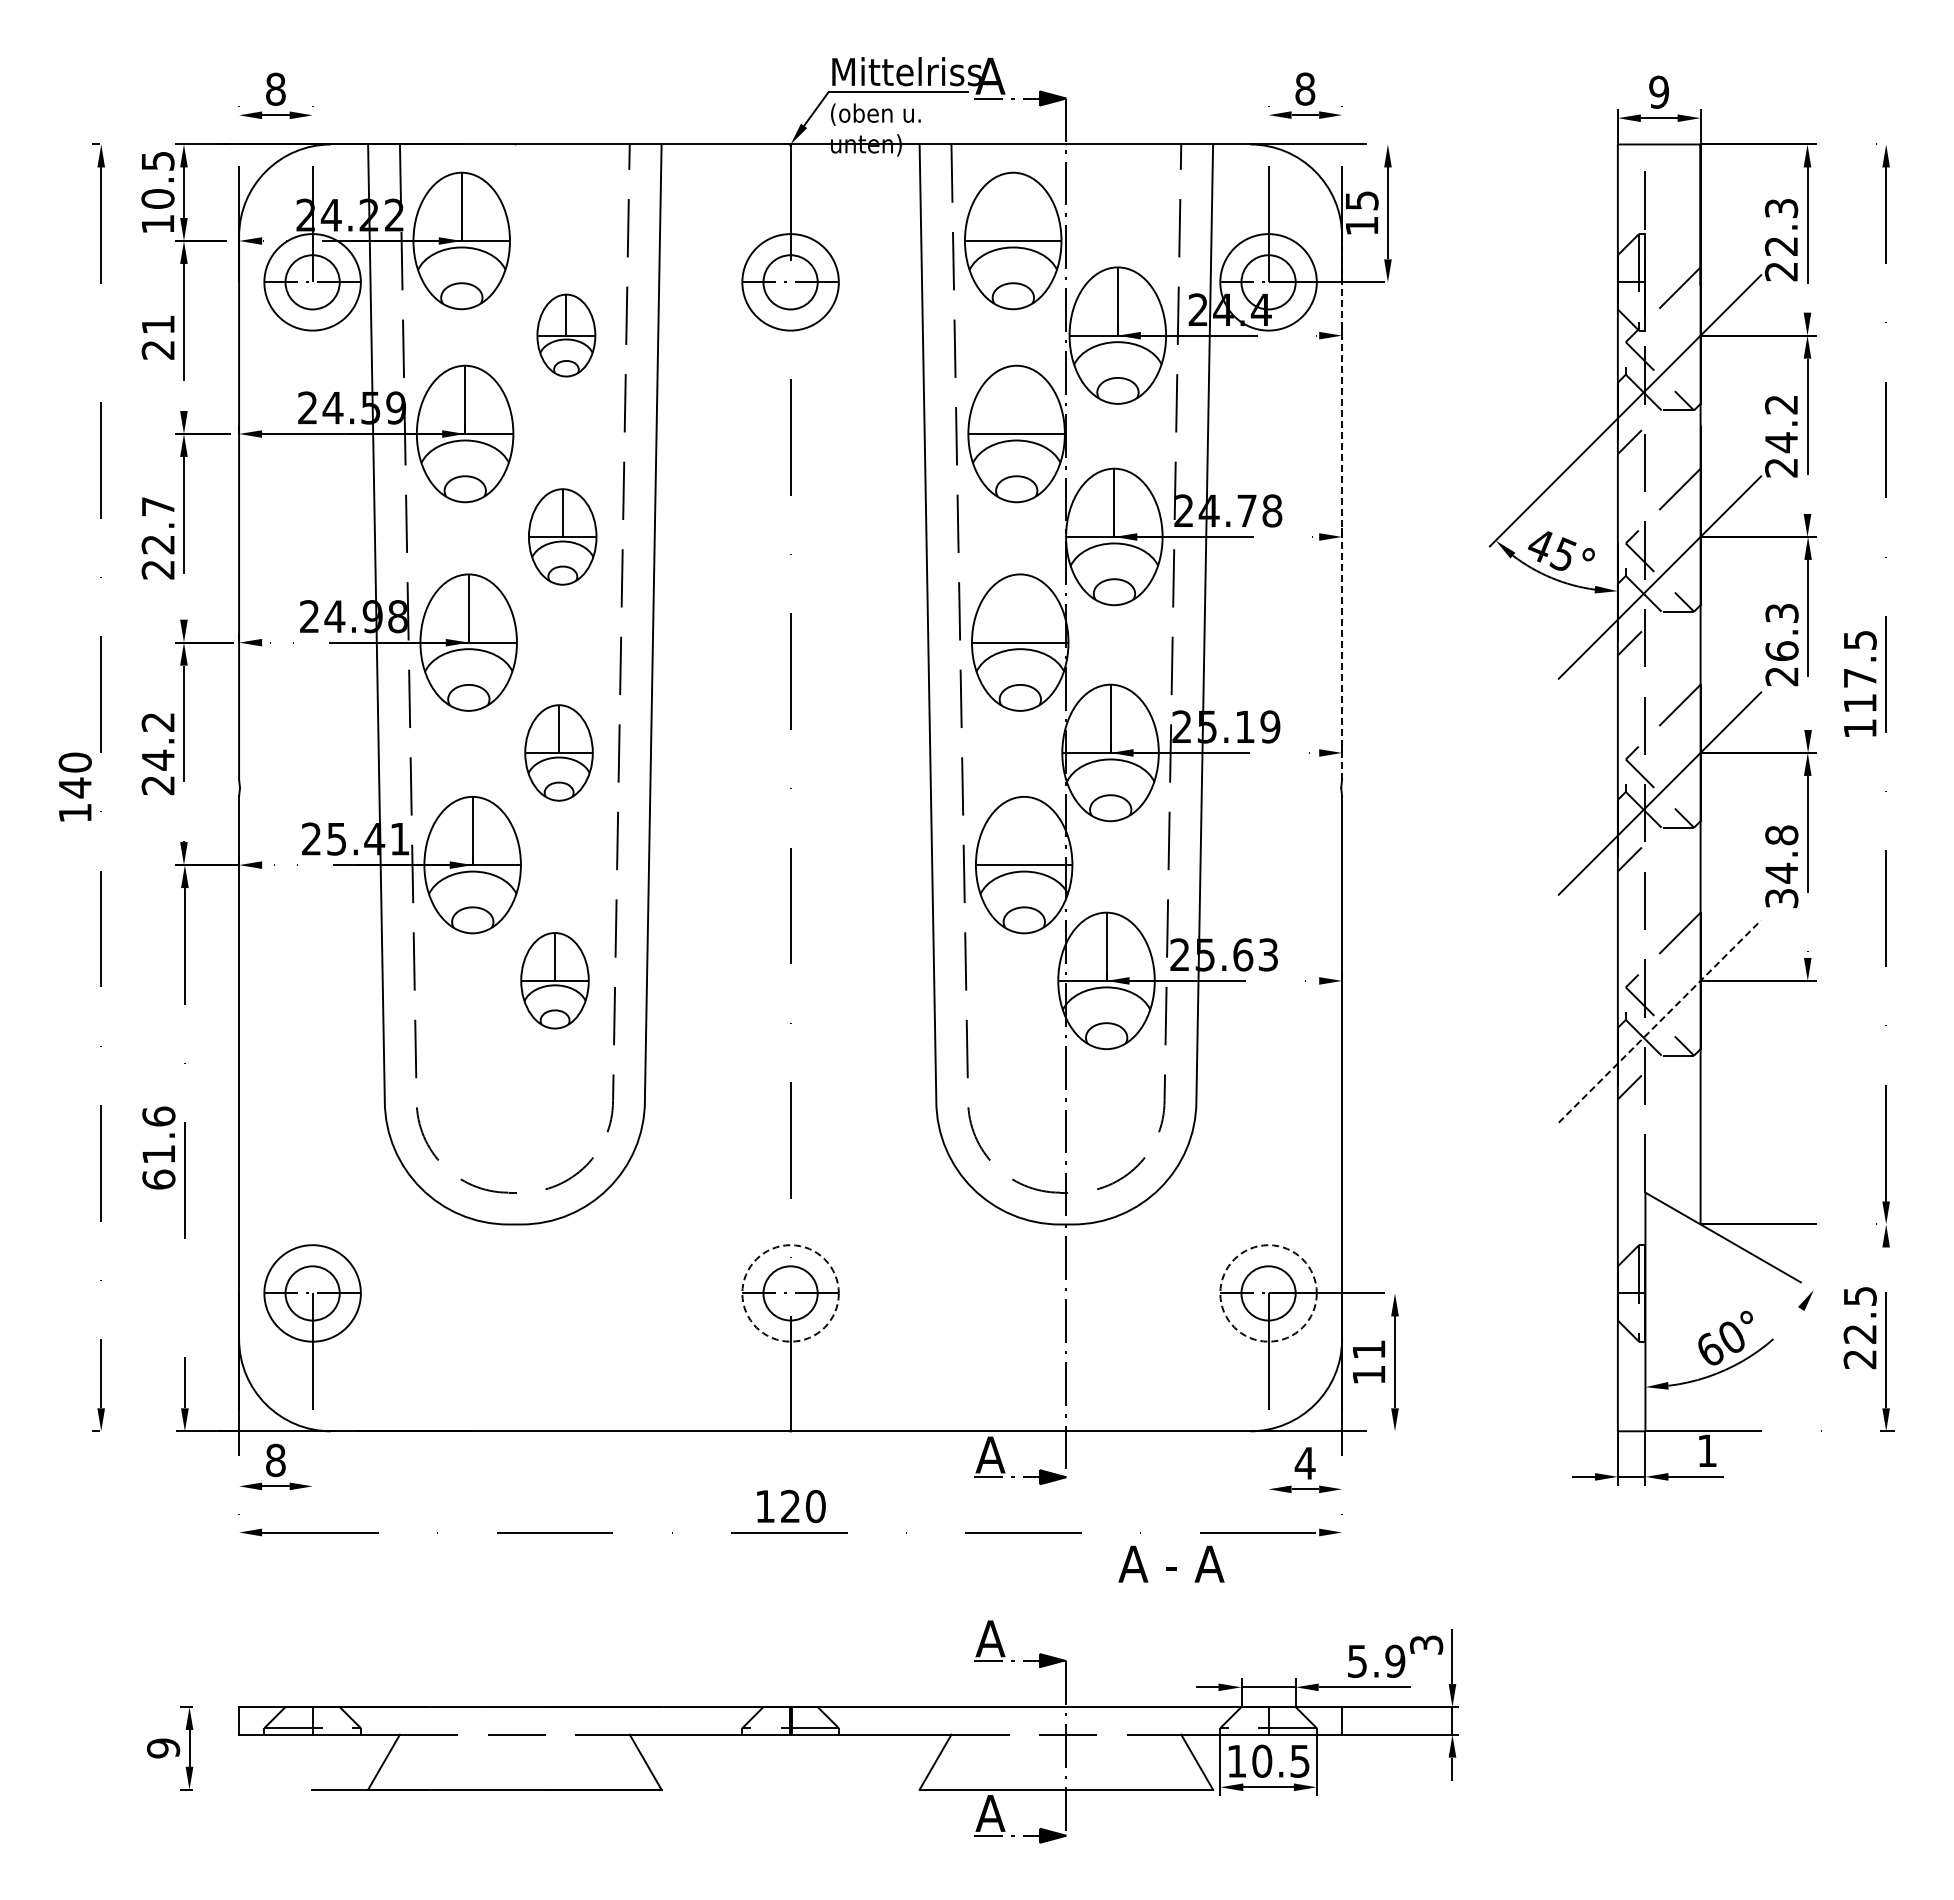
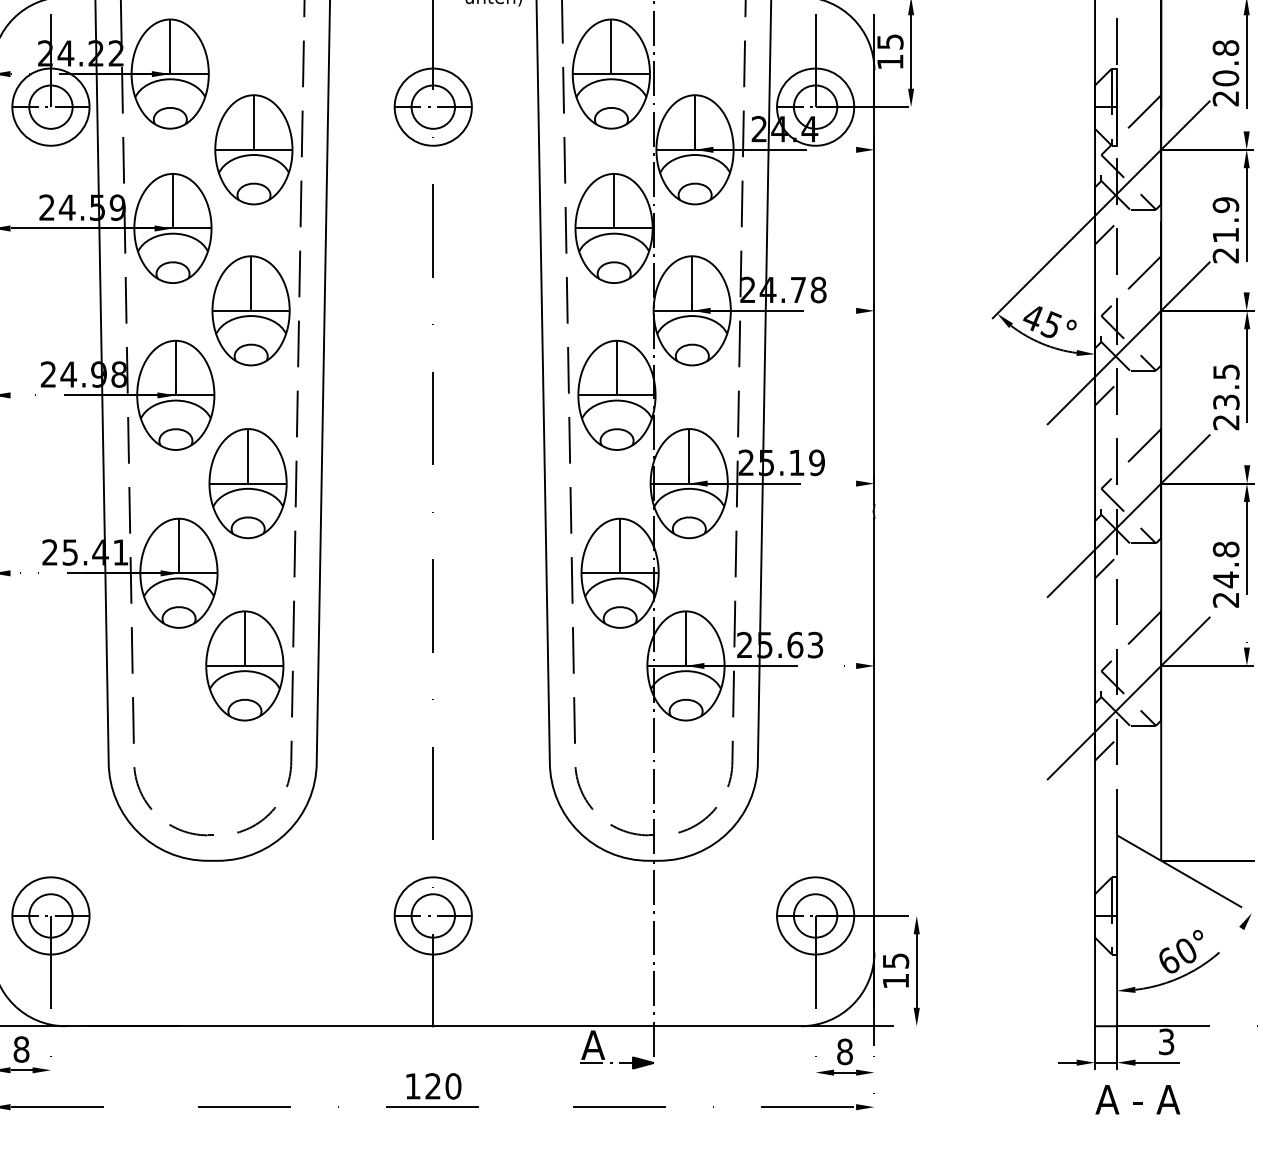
line: (1013, 206) -> (611, 46), added
text: (1781, 227) -> (1225, 63), 22.3 -> 20.8
part: (566, 335) -> (254, 149), size x1.67
line: (1016, 399) -> (613, 200), added
text: (1781, 423) -> (1225, 220), 24.2 -> 21.9
line: (1342, 508) -> (874, 288), dashed -> solid
part: (562, 536) -> (250, 310), size x1.43
line: (1020, 608) -> (617, 368), added
text: (1781, 632) -> (1225, 387), 26.3 -> 23.5
part: (558, 752) -> (247, 483), size x1.43
line: (1024, 830) -> (620, 545), added
text: (1781, 898) -> (1225, 600), 34.8 -> 24.8
part: (554, 980) -> (244, 665), size x1.43
line: (1660, 1021) -> (1129, 698), dashed -> solid
circle: (790, 1293) -> (433, 915), dashed -> solid
circle: (1268, 1293) -> (815, 915), dashed -> solid
text: (1369, 1349) -> (896, 960), 11 -> 15
text: (1706, 1450) -> (1165, 1041), 1 -> 3
text: (1304, 1463) -> (844, 1051), 4 -> 8
text: (1171, 1563) -> (1137, 1099), moved

